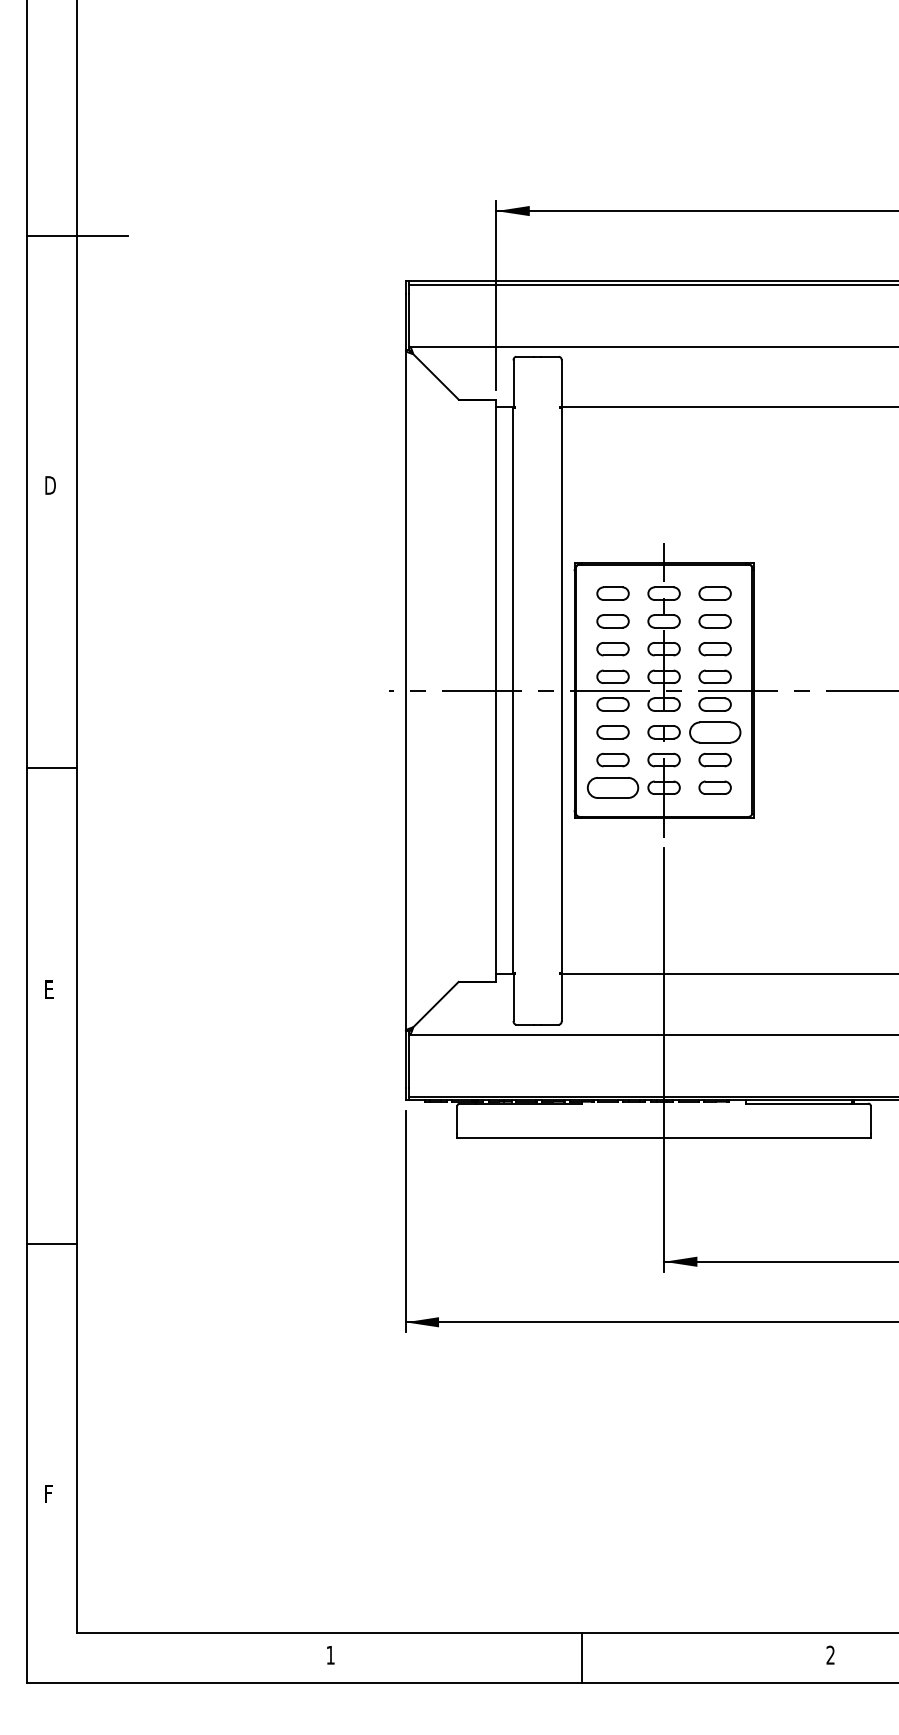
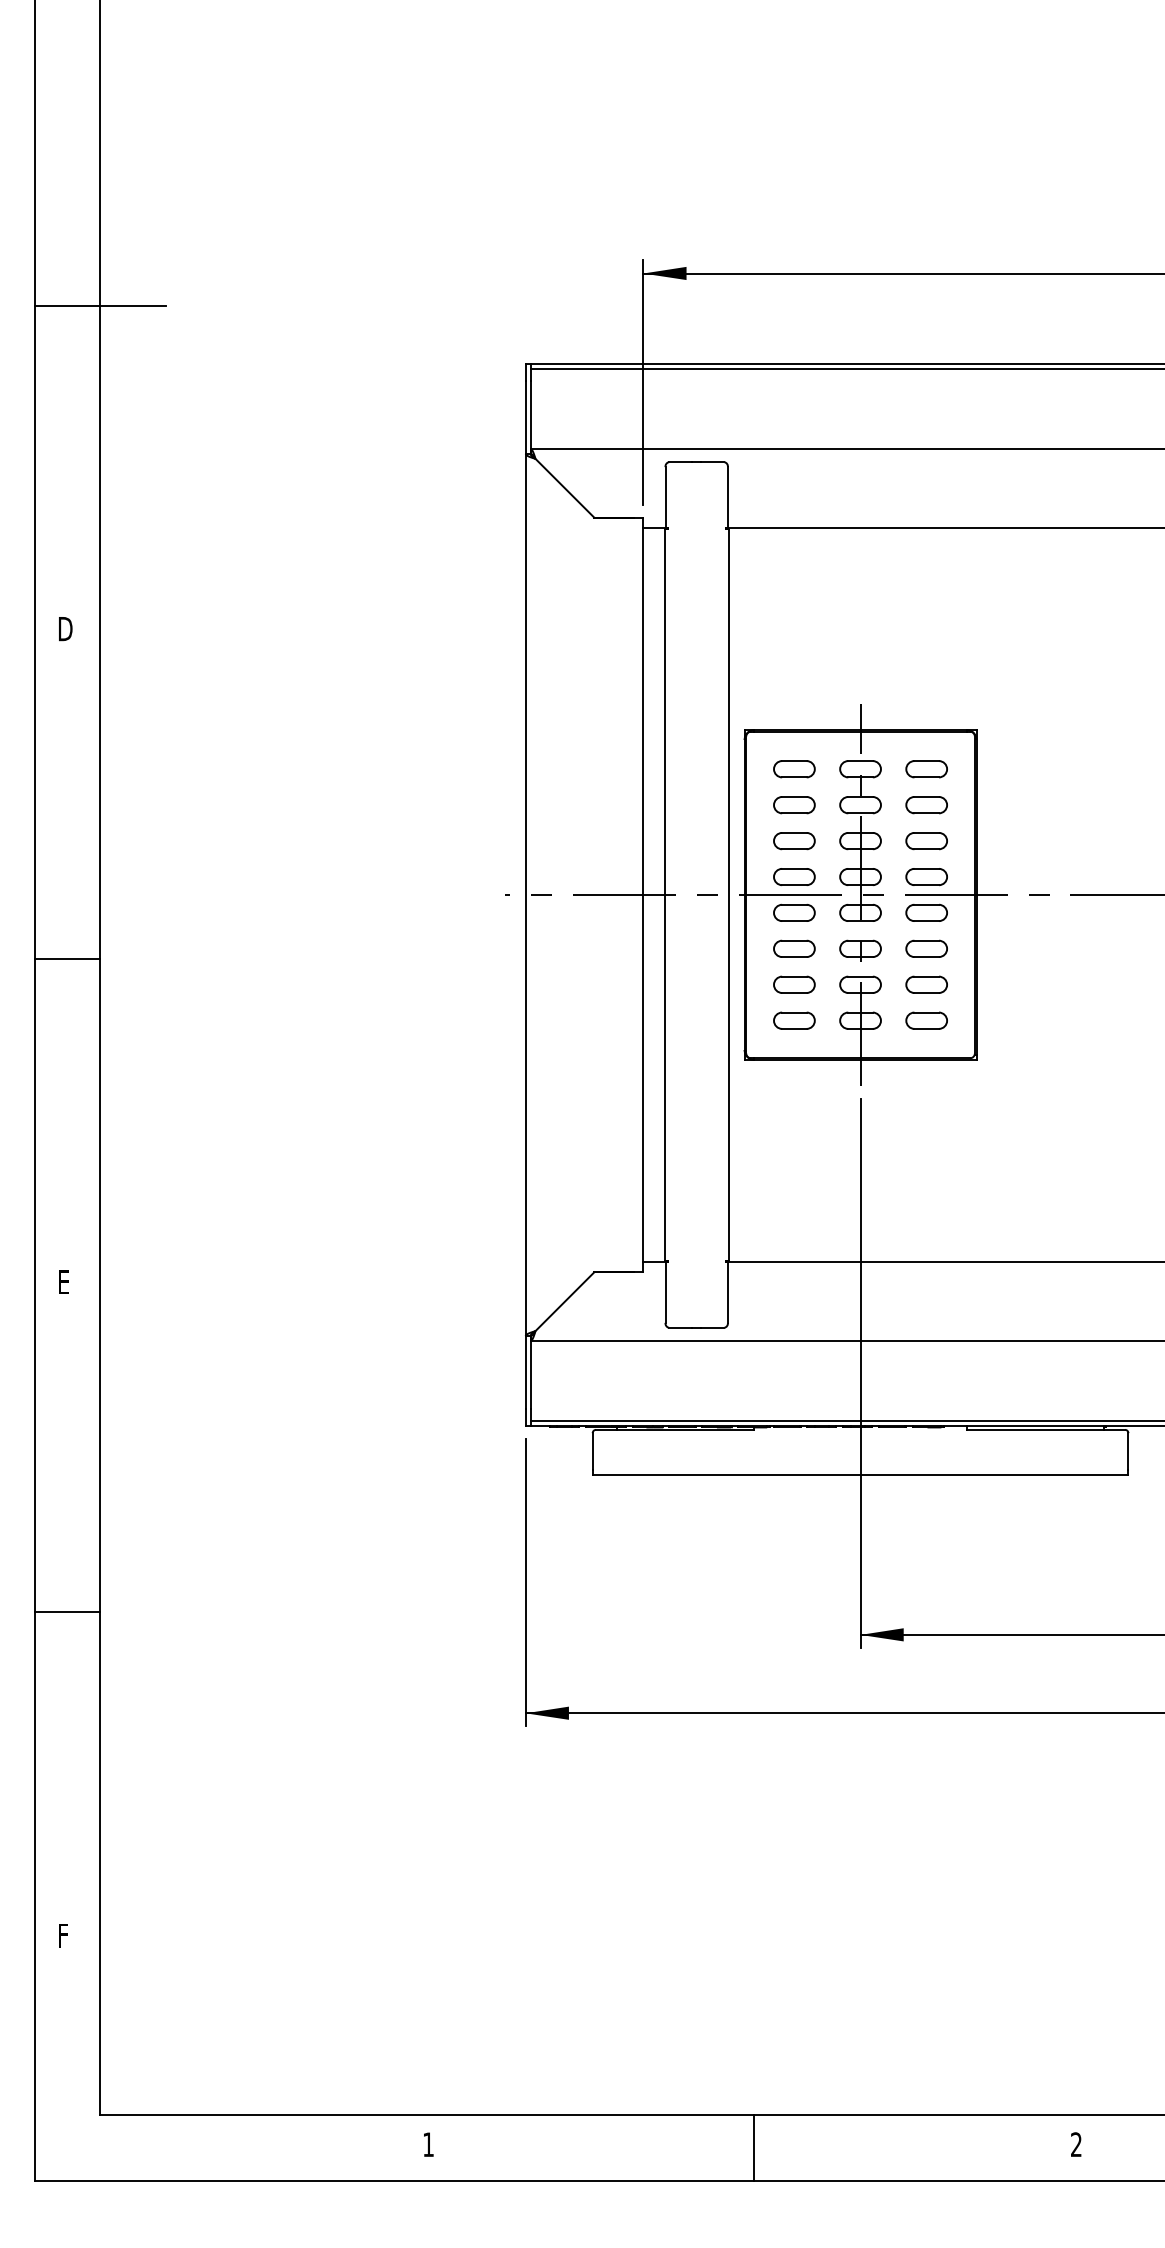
part: (714, 732) -> (926, 948), size x0.62
line: (52, 767) -> (67, 958), moved
part: (613, 787) -> (794, 1020), size x0.62

